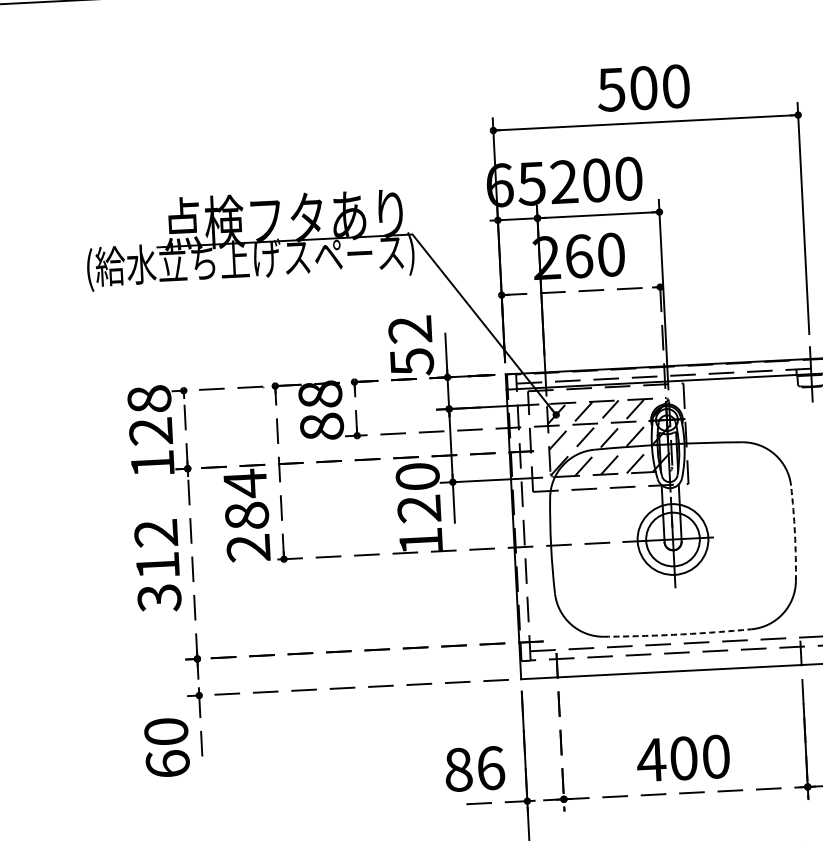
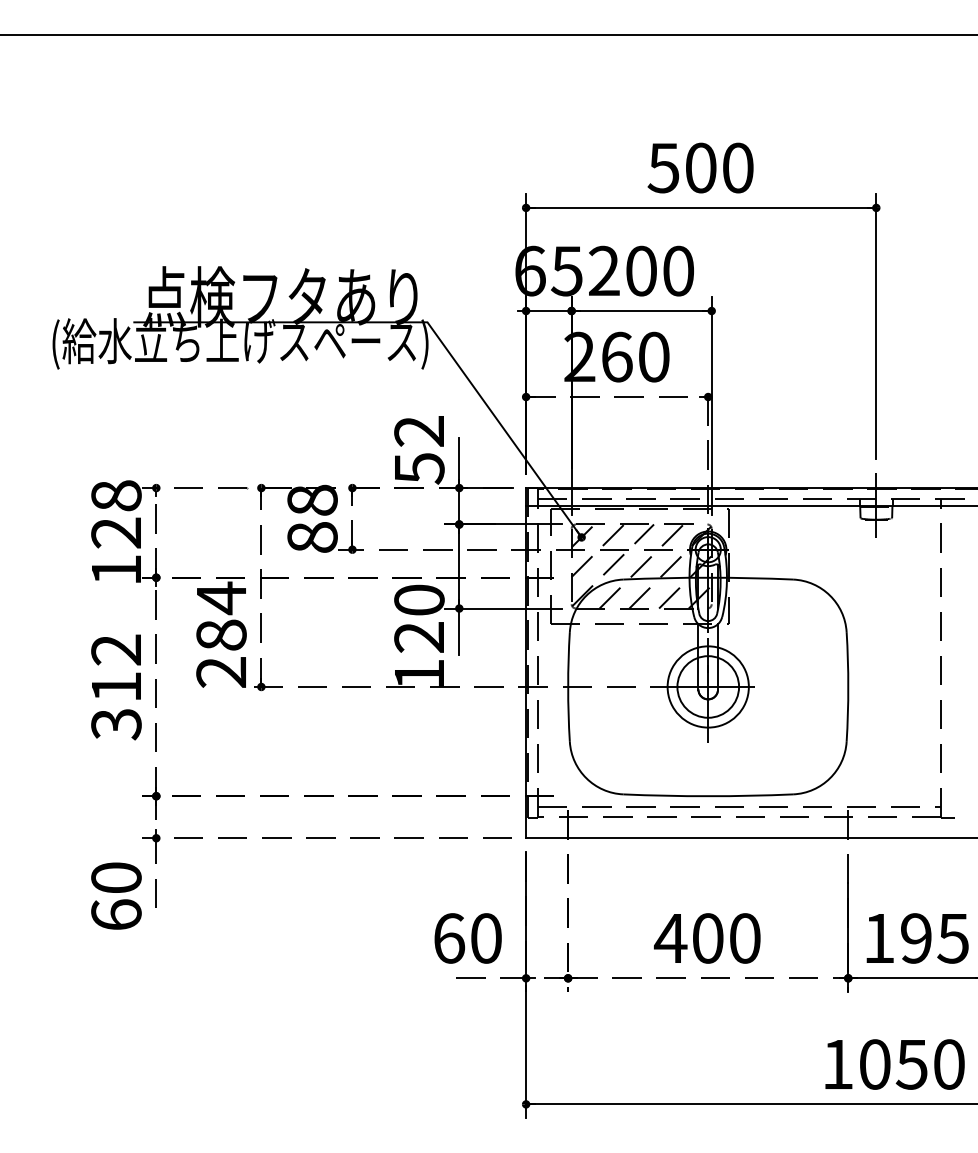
arc: (795, 532) -> (848, 686), dashed -> solid
arc: (678, 634) -> (708, 796), dashed -> solid
text: (475, 769) -> (468, 938), 86 -> 60

